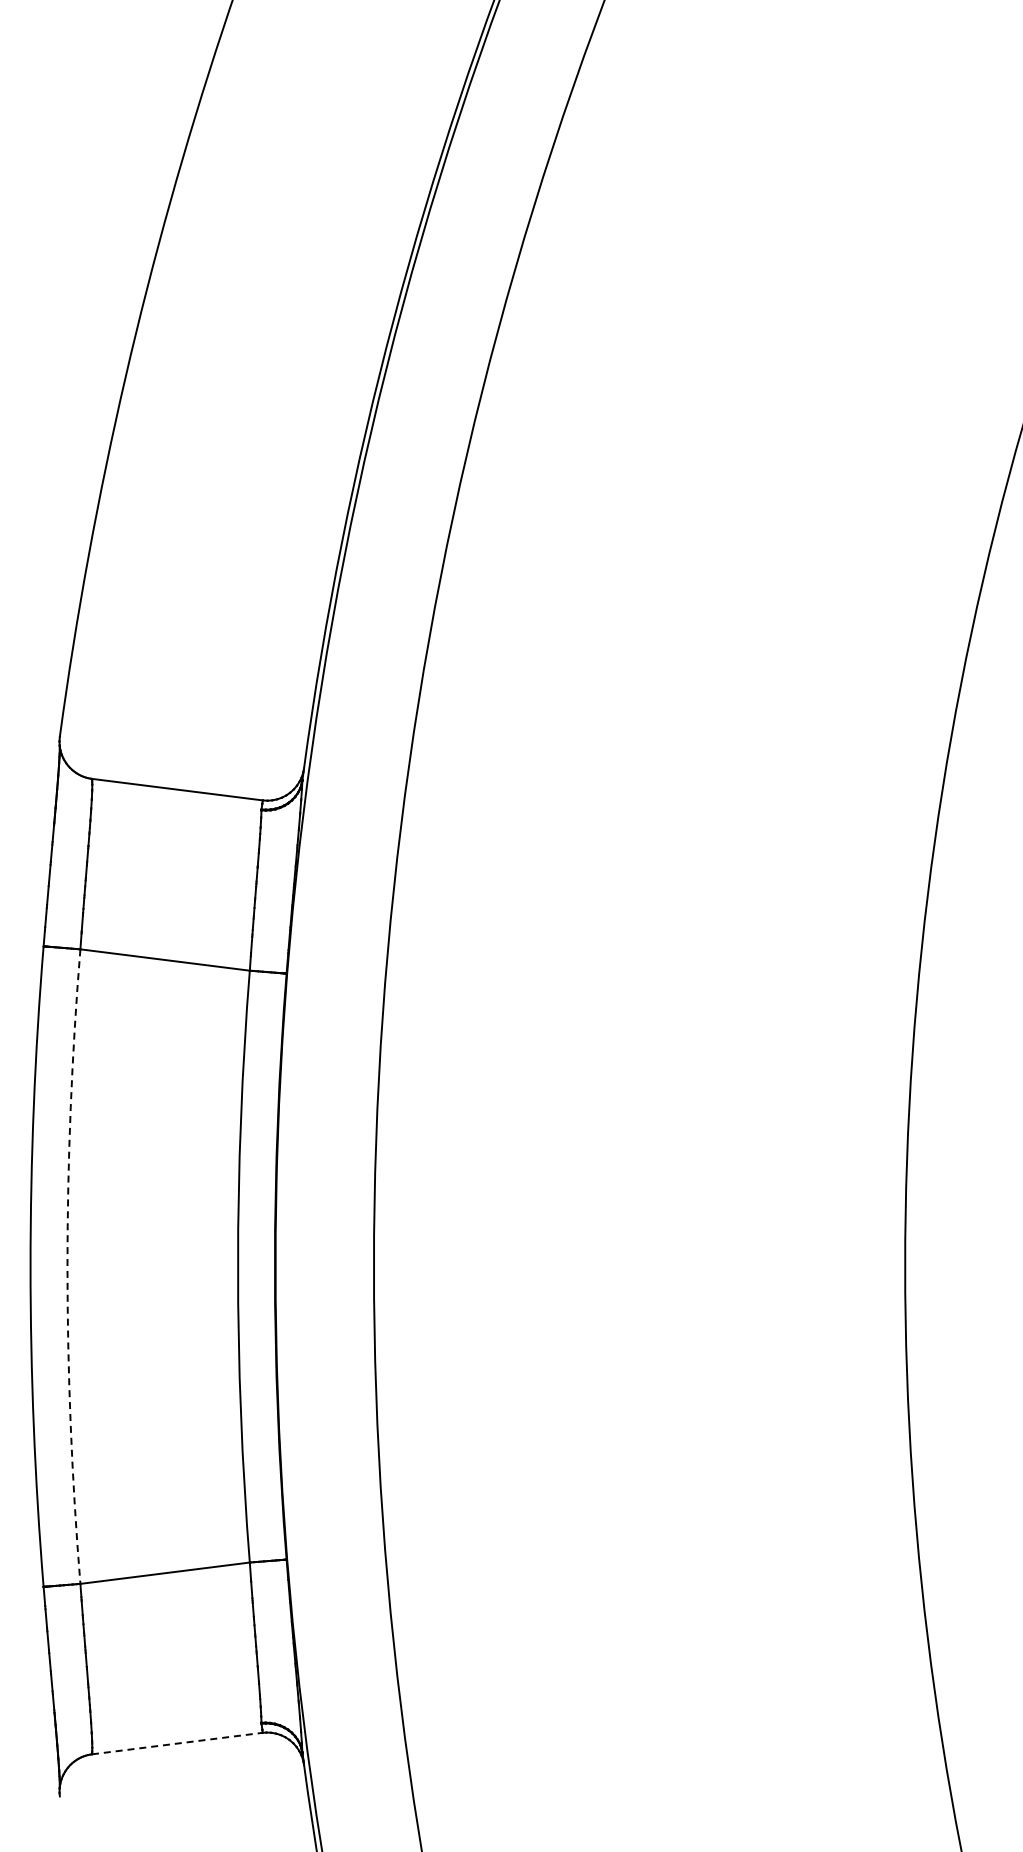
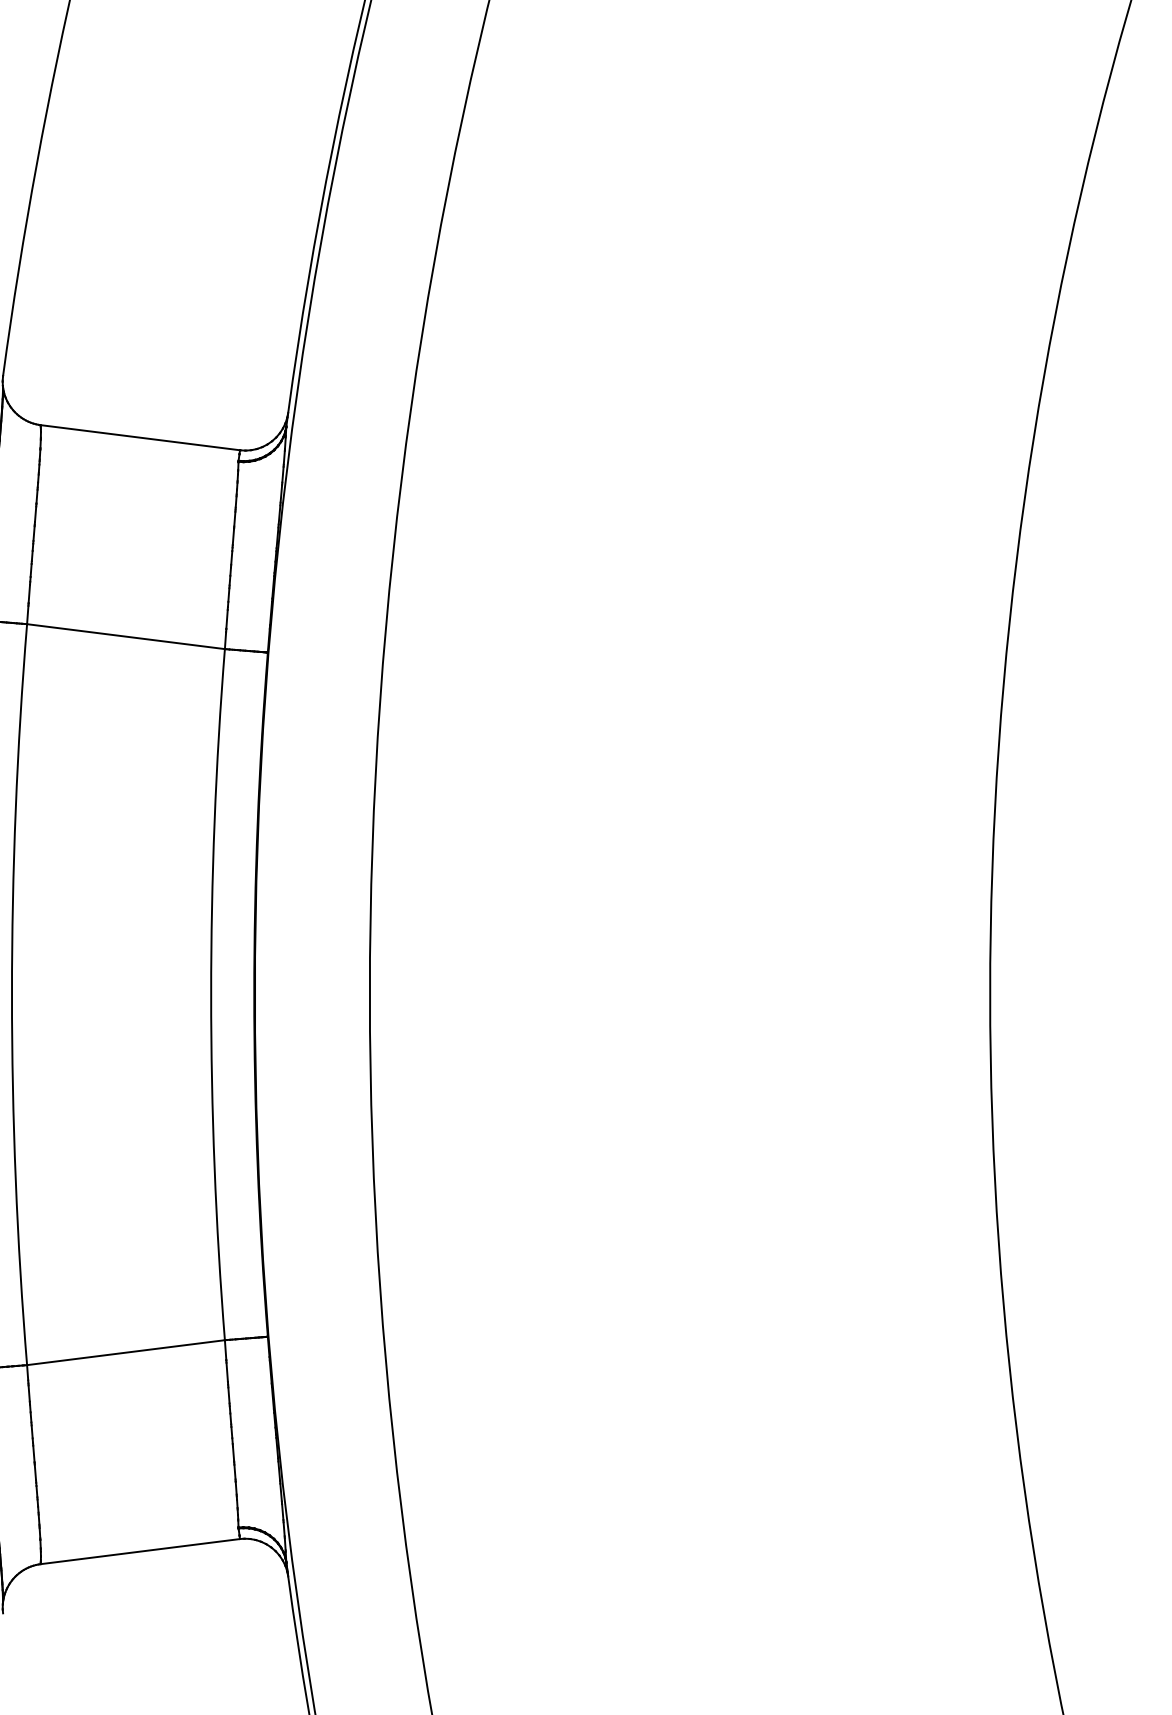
arc: (67, 1266) -> (12, 994), dashed -> solid
line: (177, 1743) -> (140, 1551), dashed -> solid

